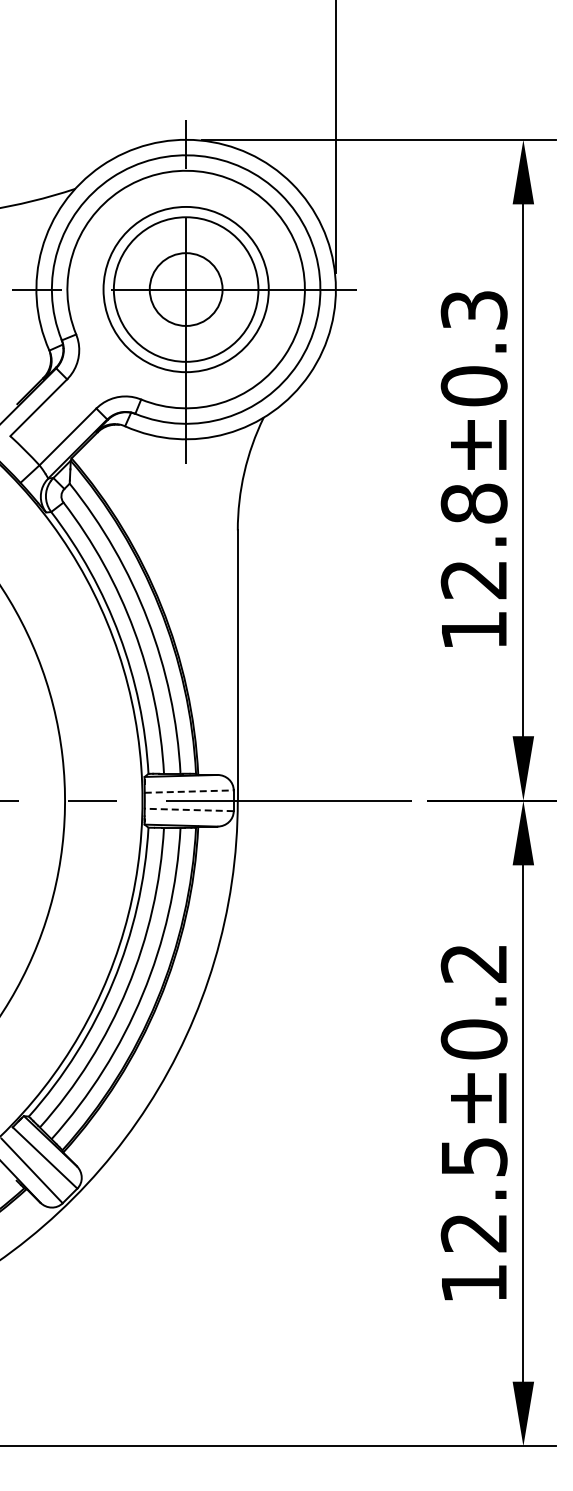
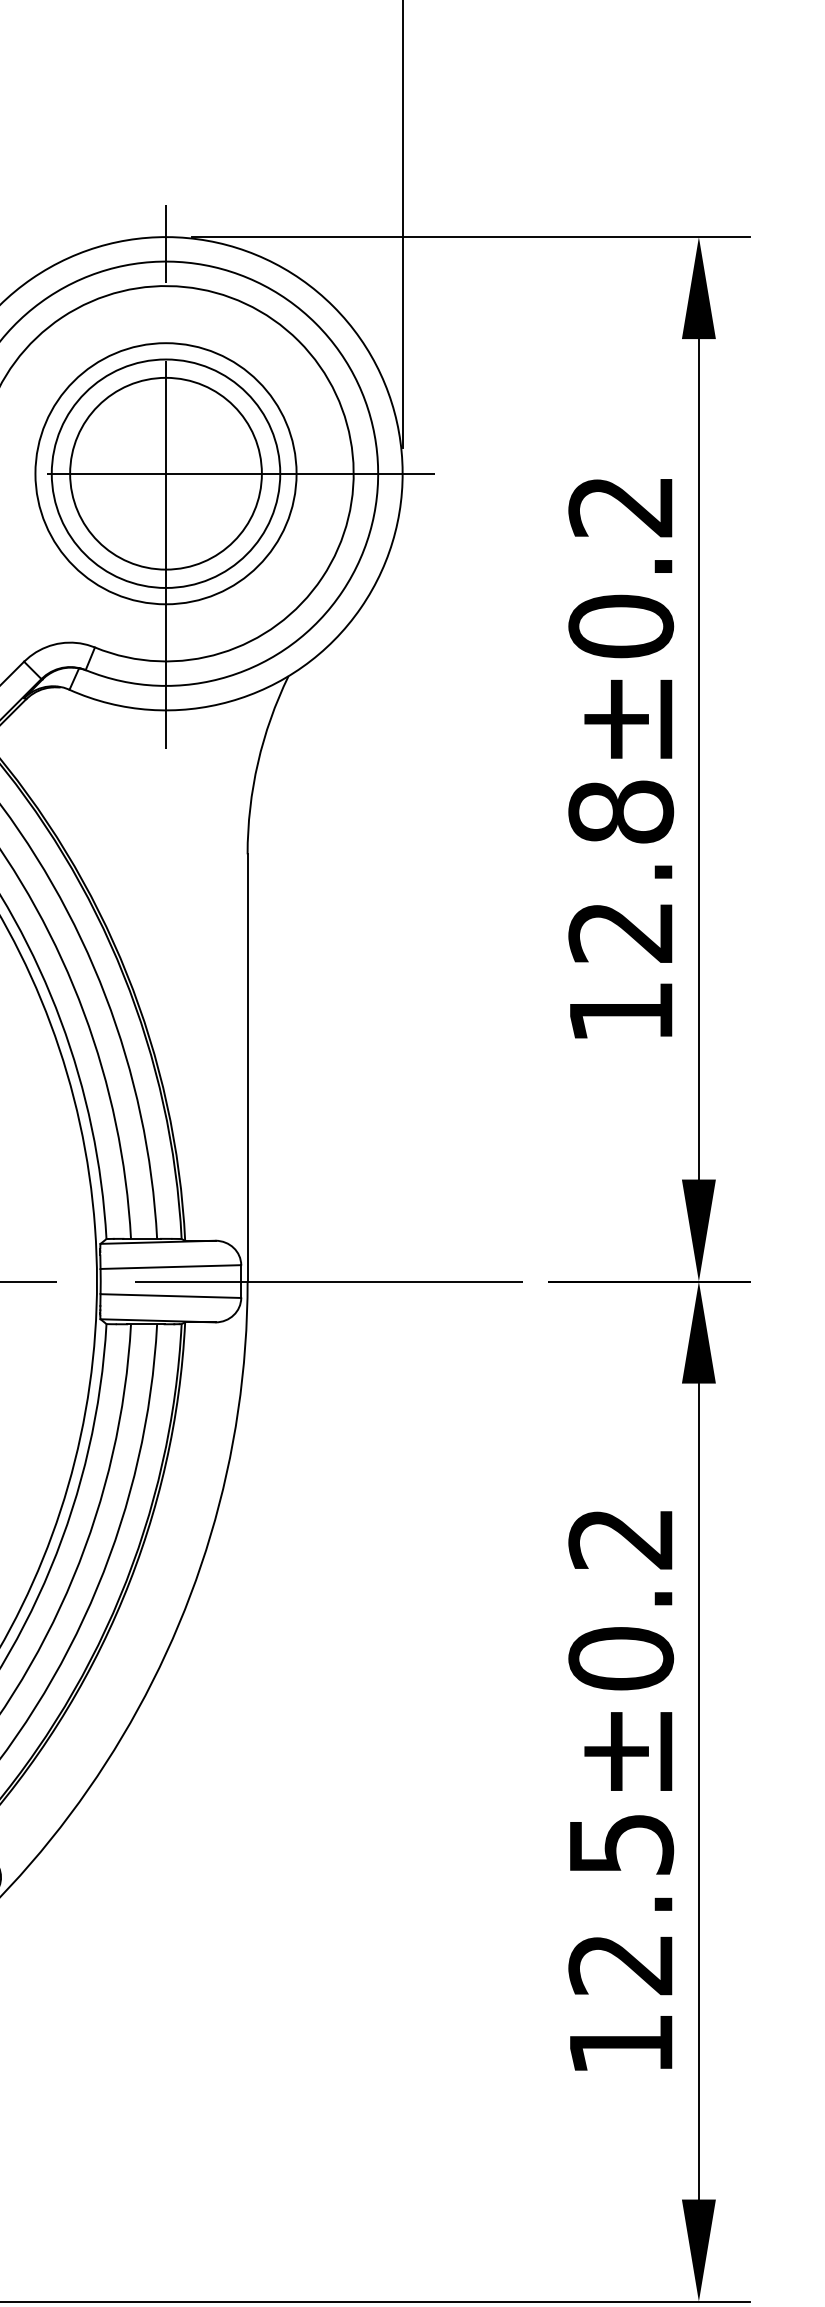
circle: (185, 289) -> (164, 473), size x1.67
text: (473, 310) -> (620, 506), 12.8±0.3 -> 12.8±0.2
line: (189, 791) -> (171, 1266), dashed -> solid
line: (189, 809) -> (171, 1295), dashed -> solid

